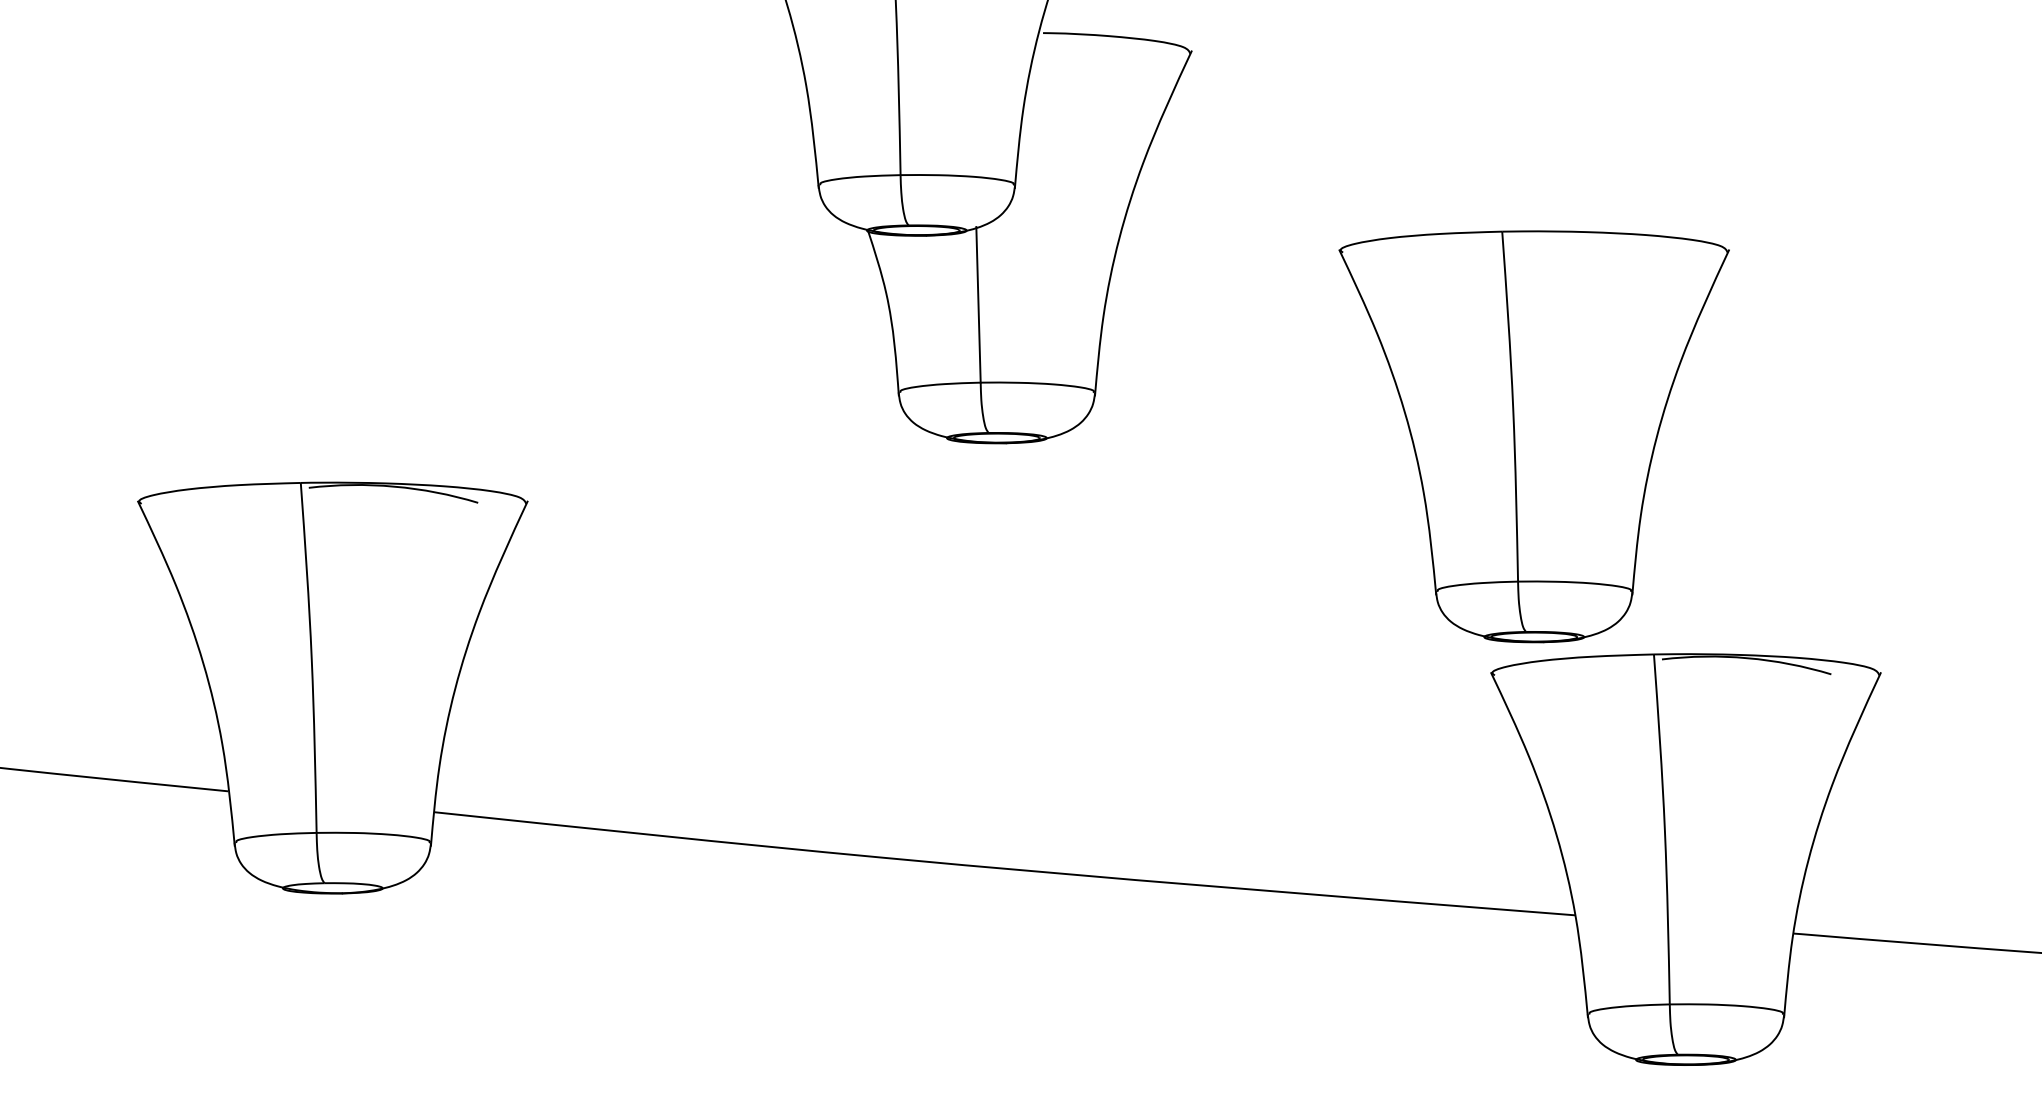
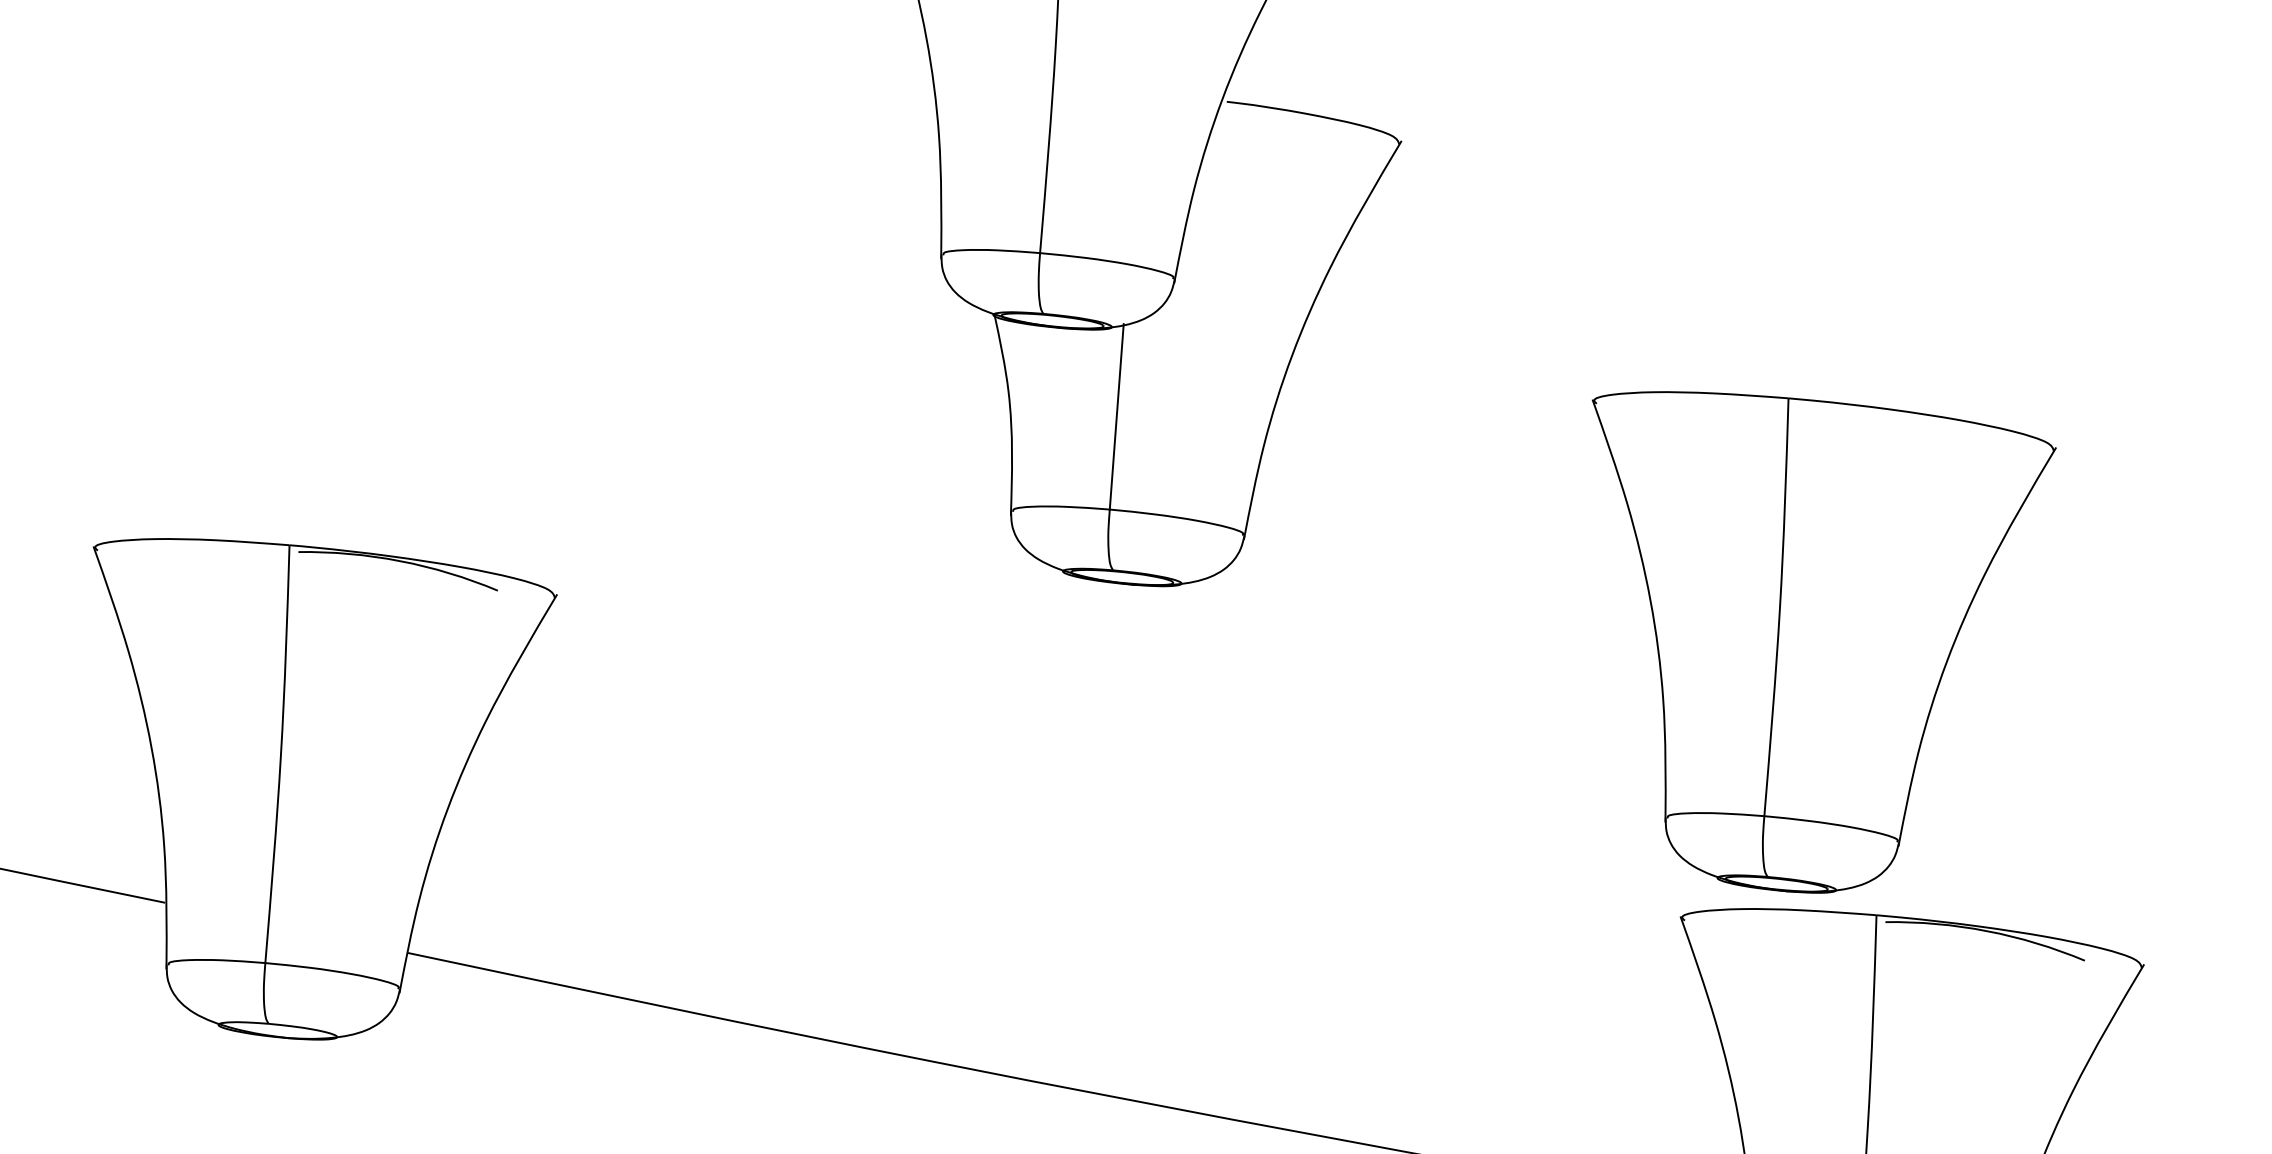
part: (1533, 436) -> (1800, 645), moved

